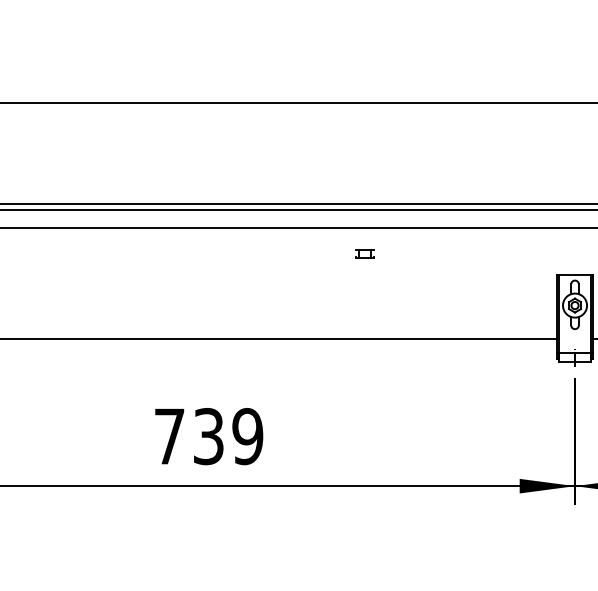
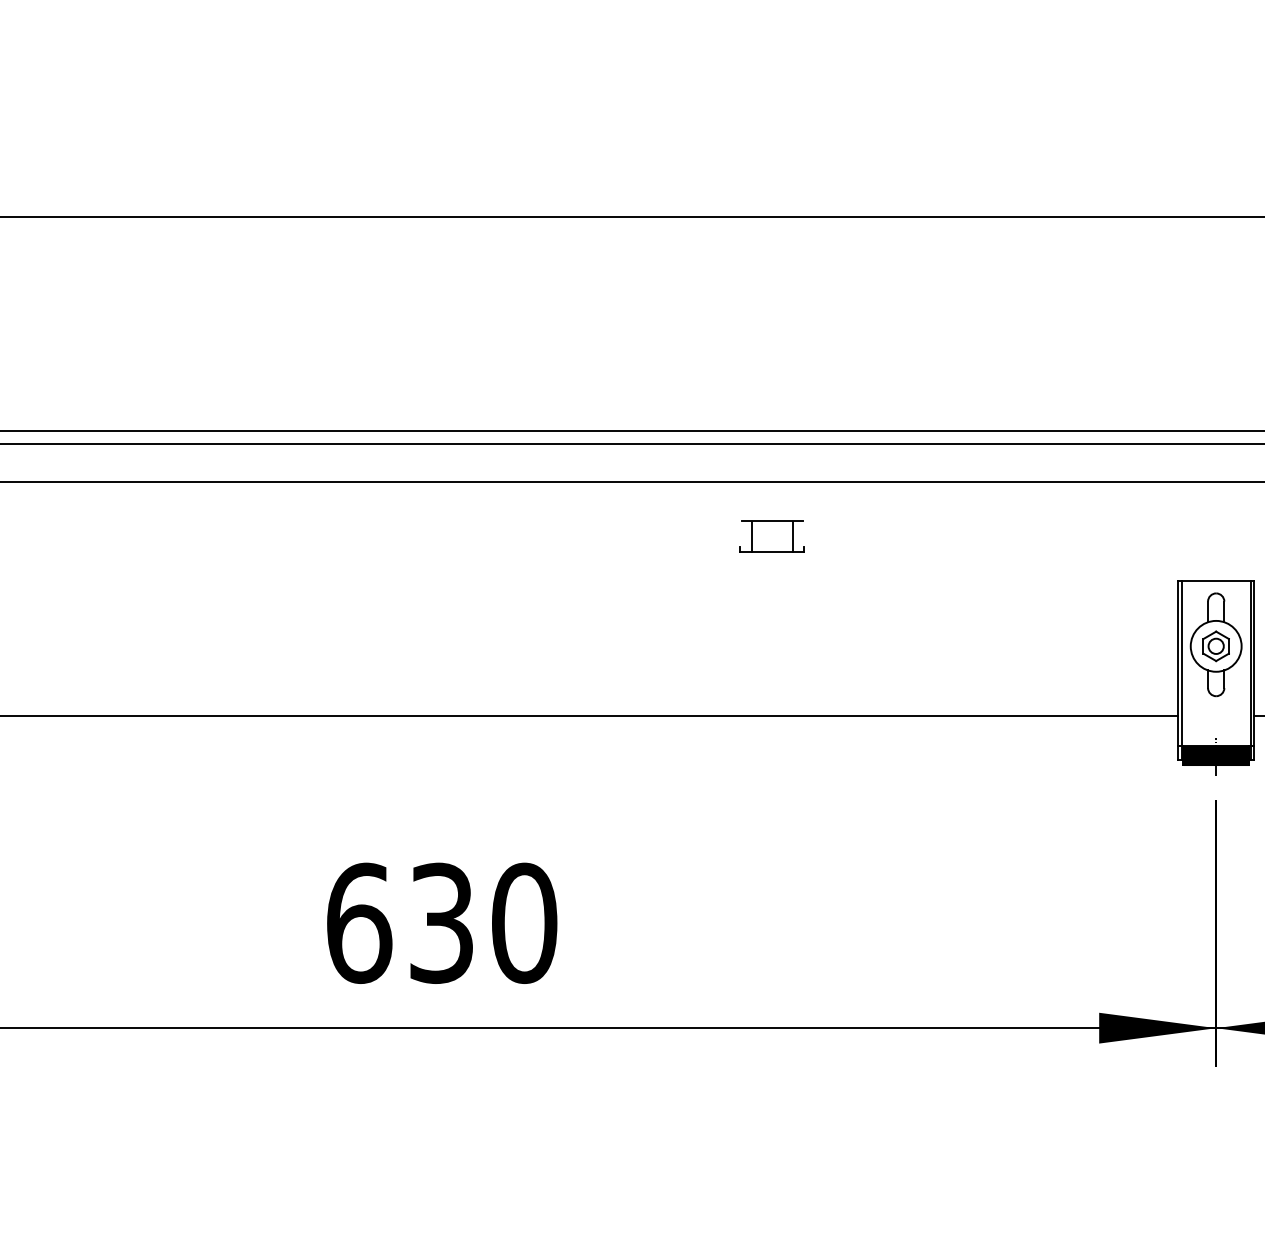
part: (364, 253) -> (771, 536), size x1.67
hatch: (574, 356) -> (1215, 753), added
text: (208, 436) -> (441, 923), 739 -> 630

